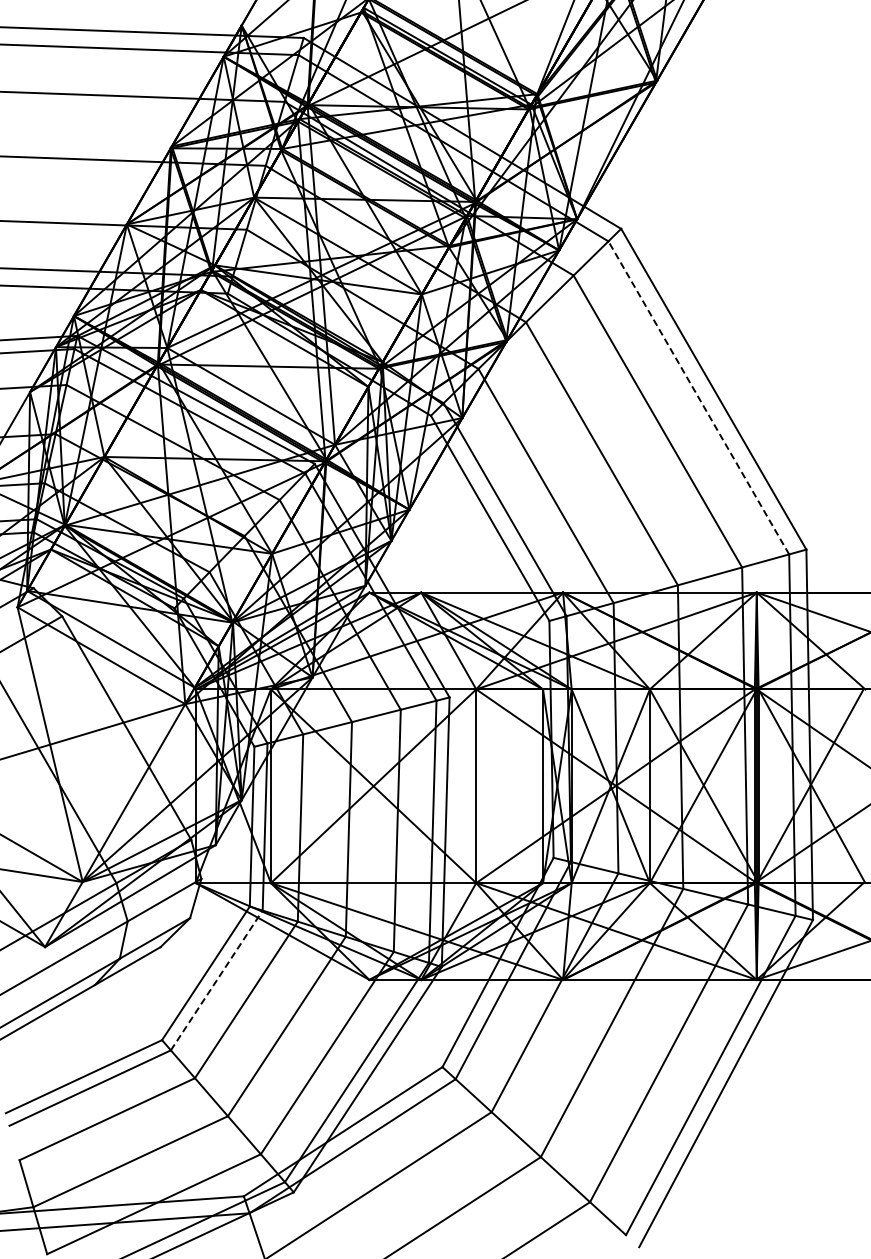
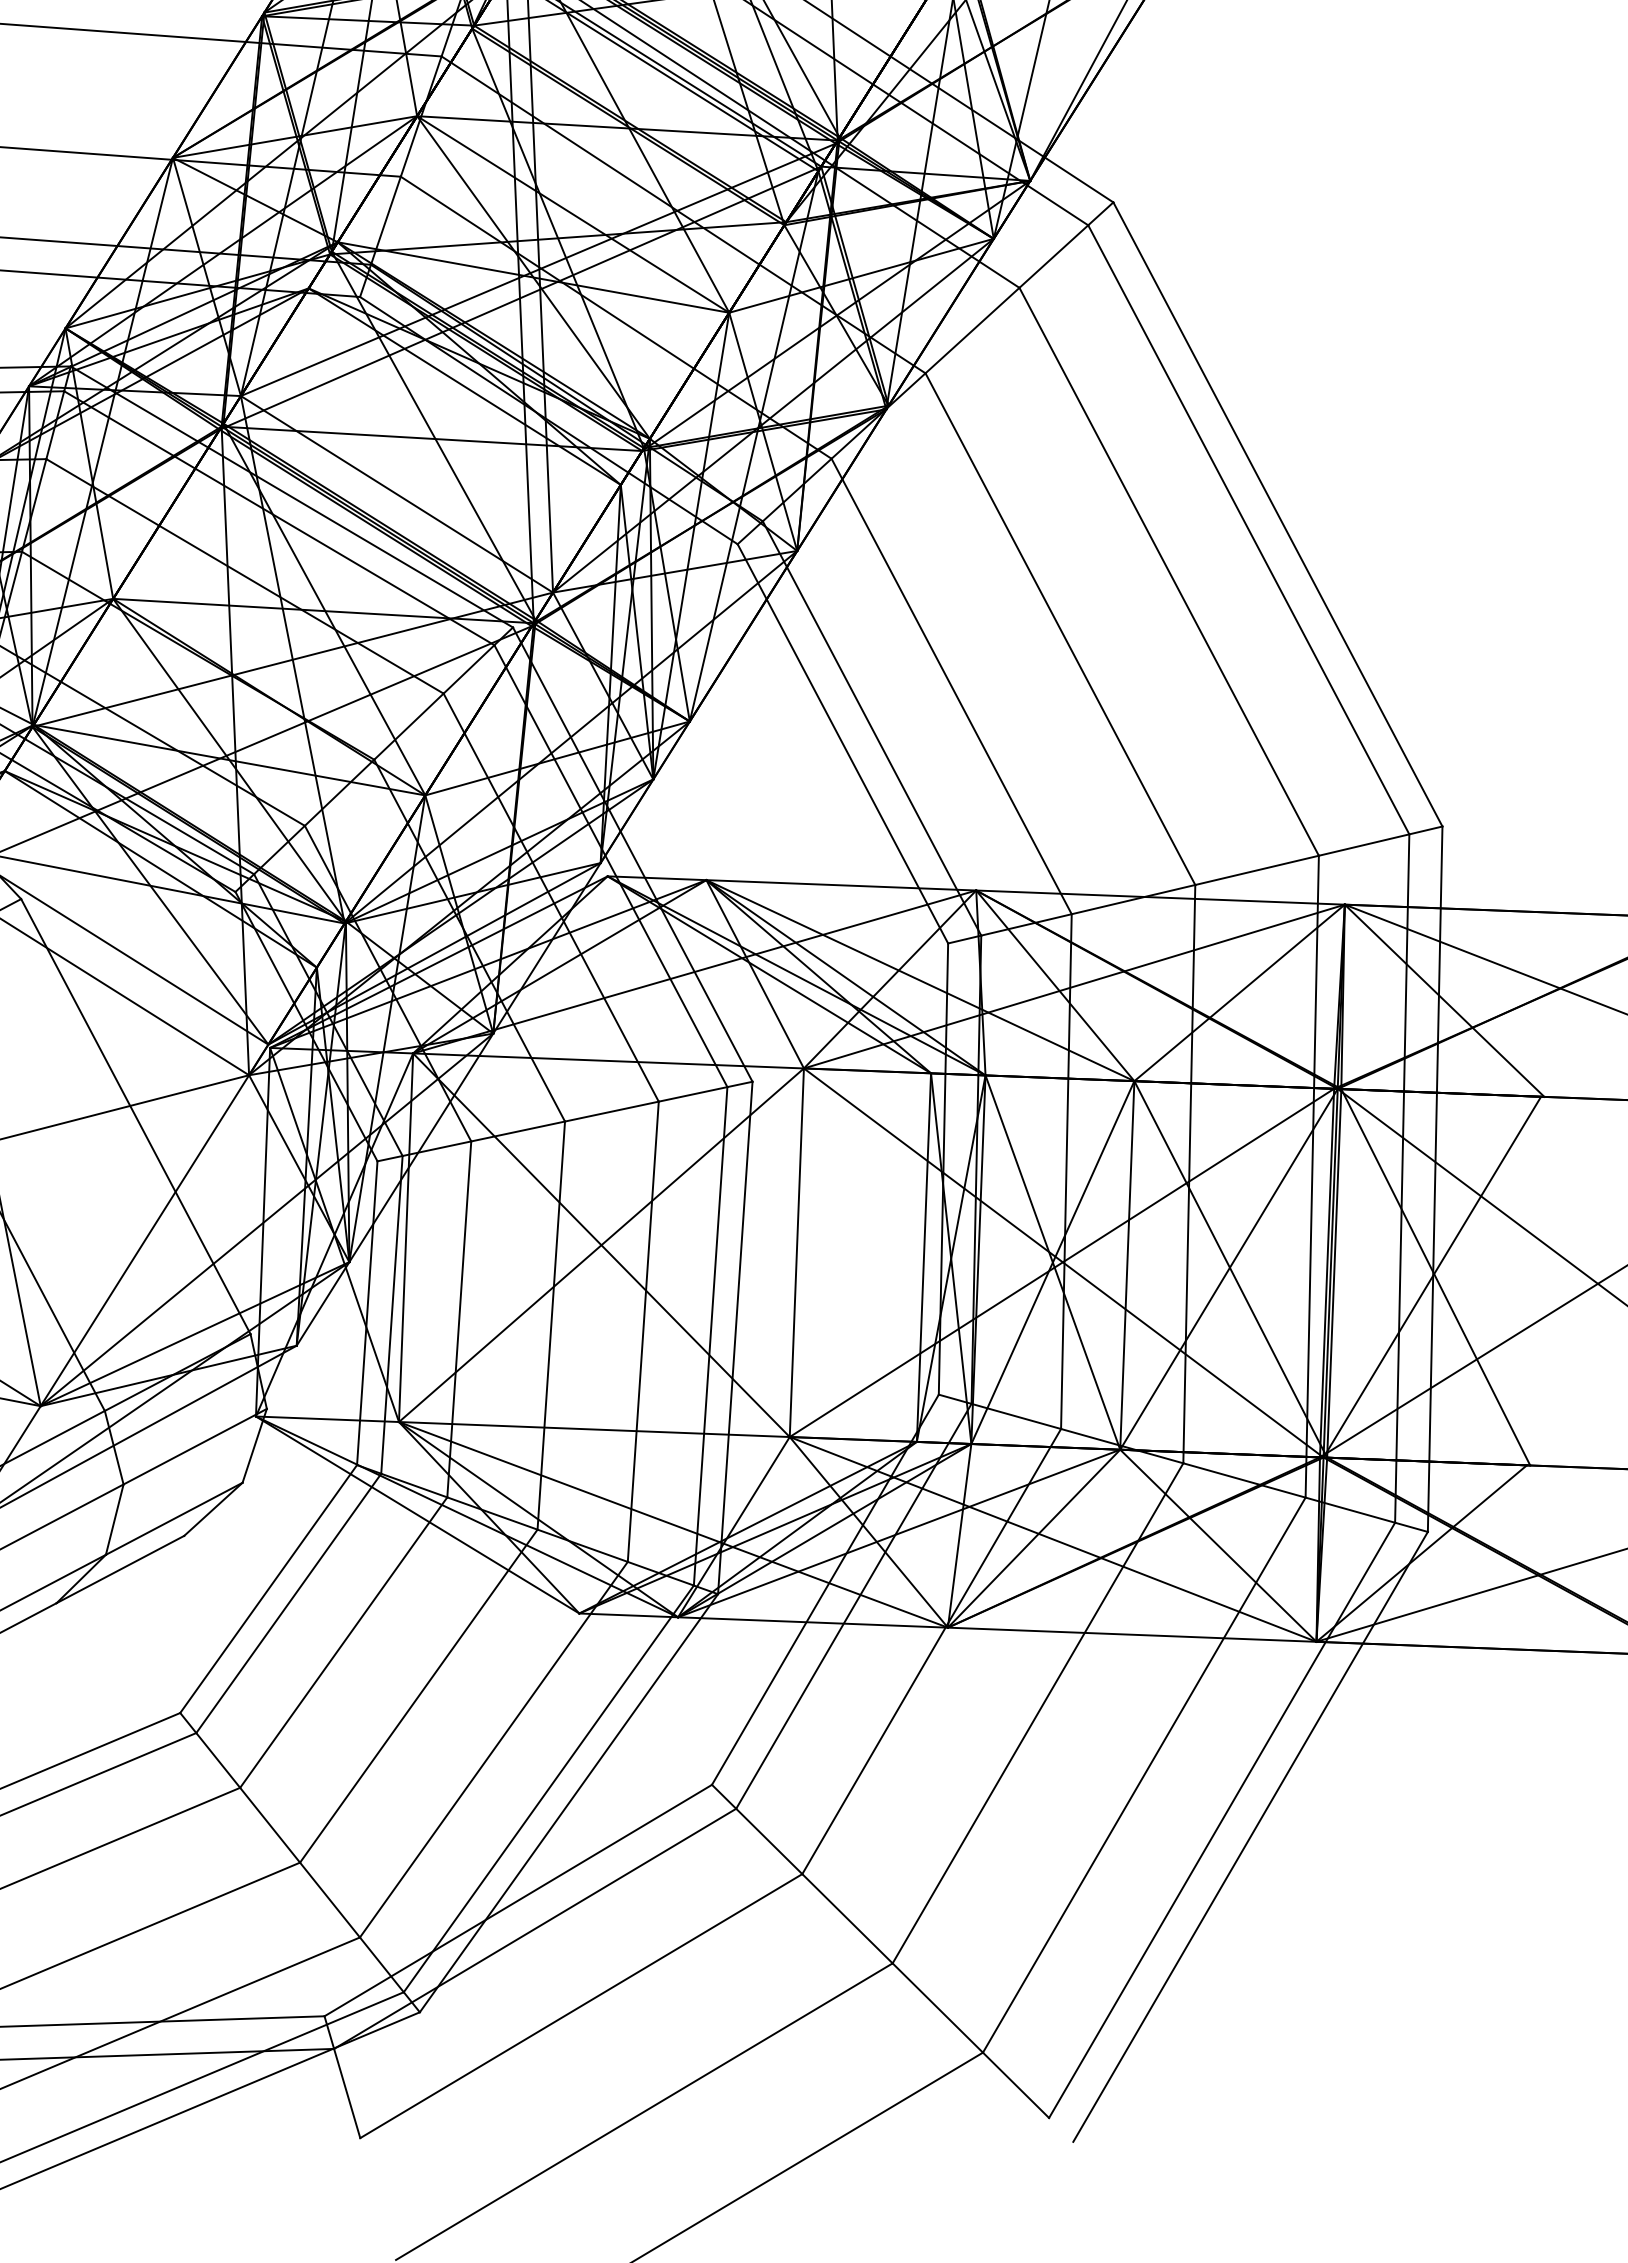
line: (698, 397) -> (1248, 529), dashed -> solid
line: (216, 980) -> (288, 1603), dashed -> solid

